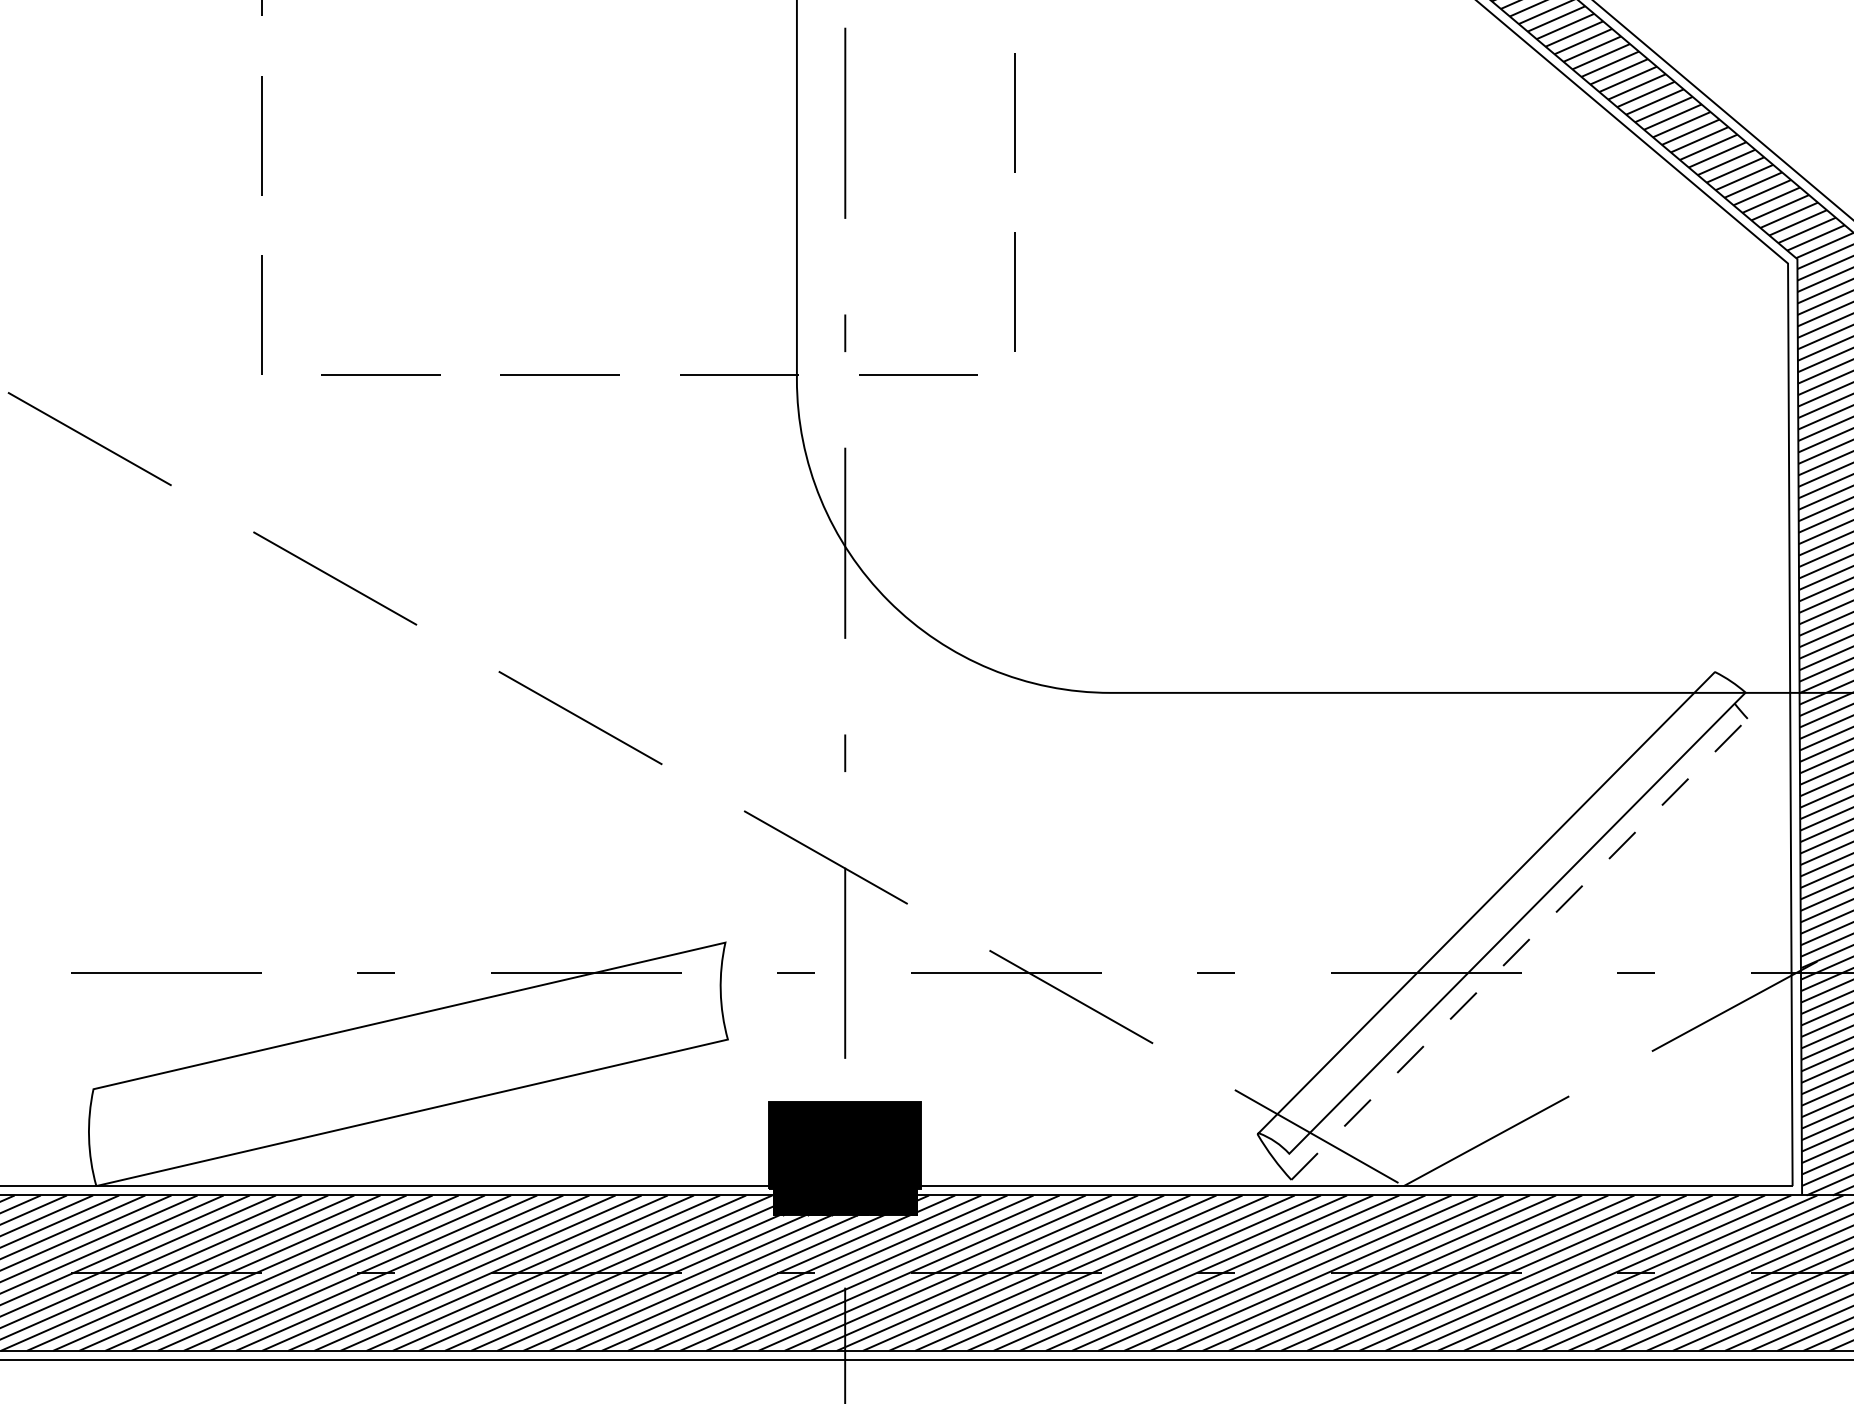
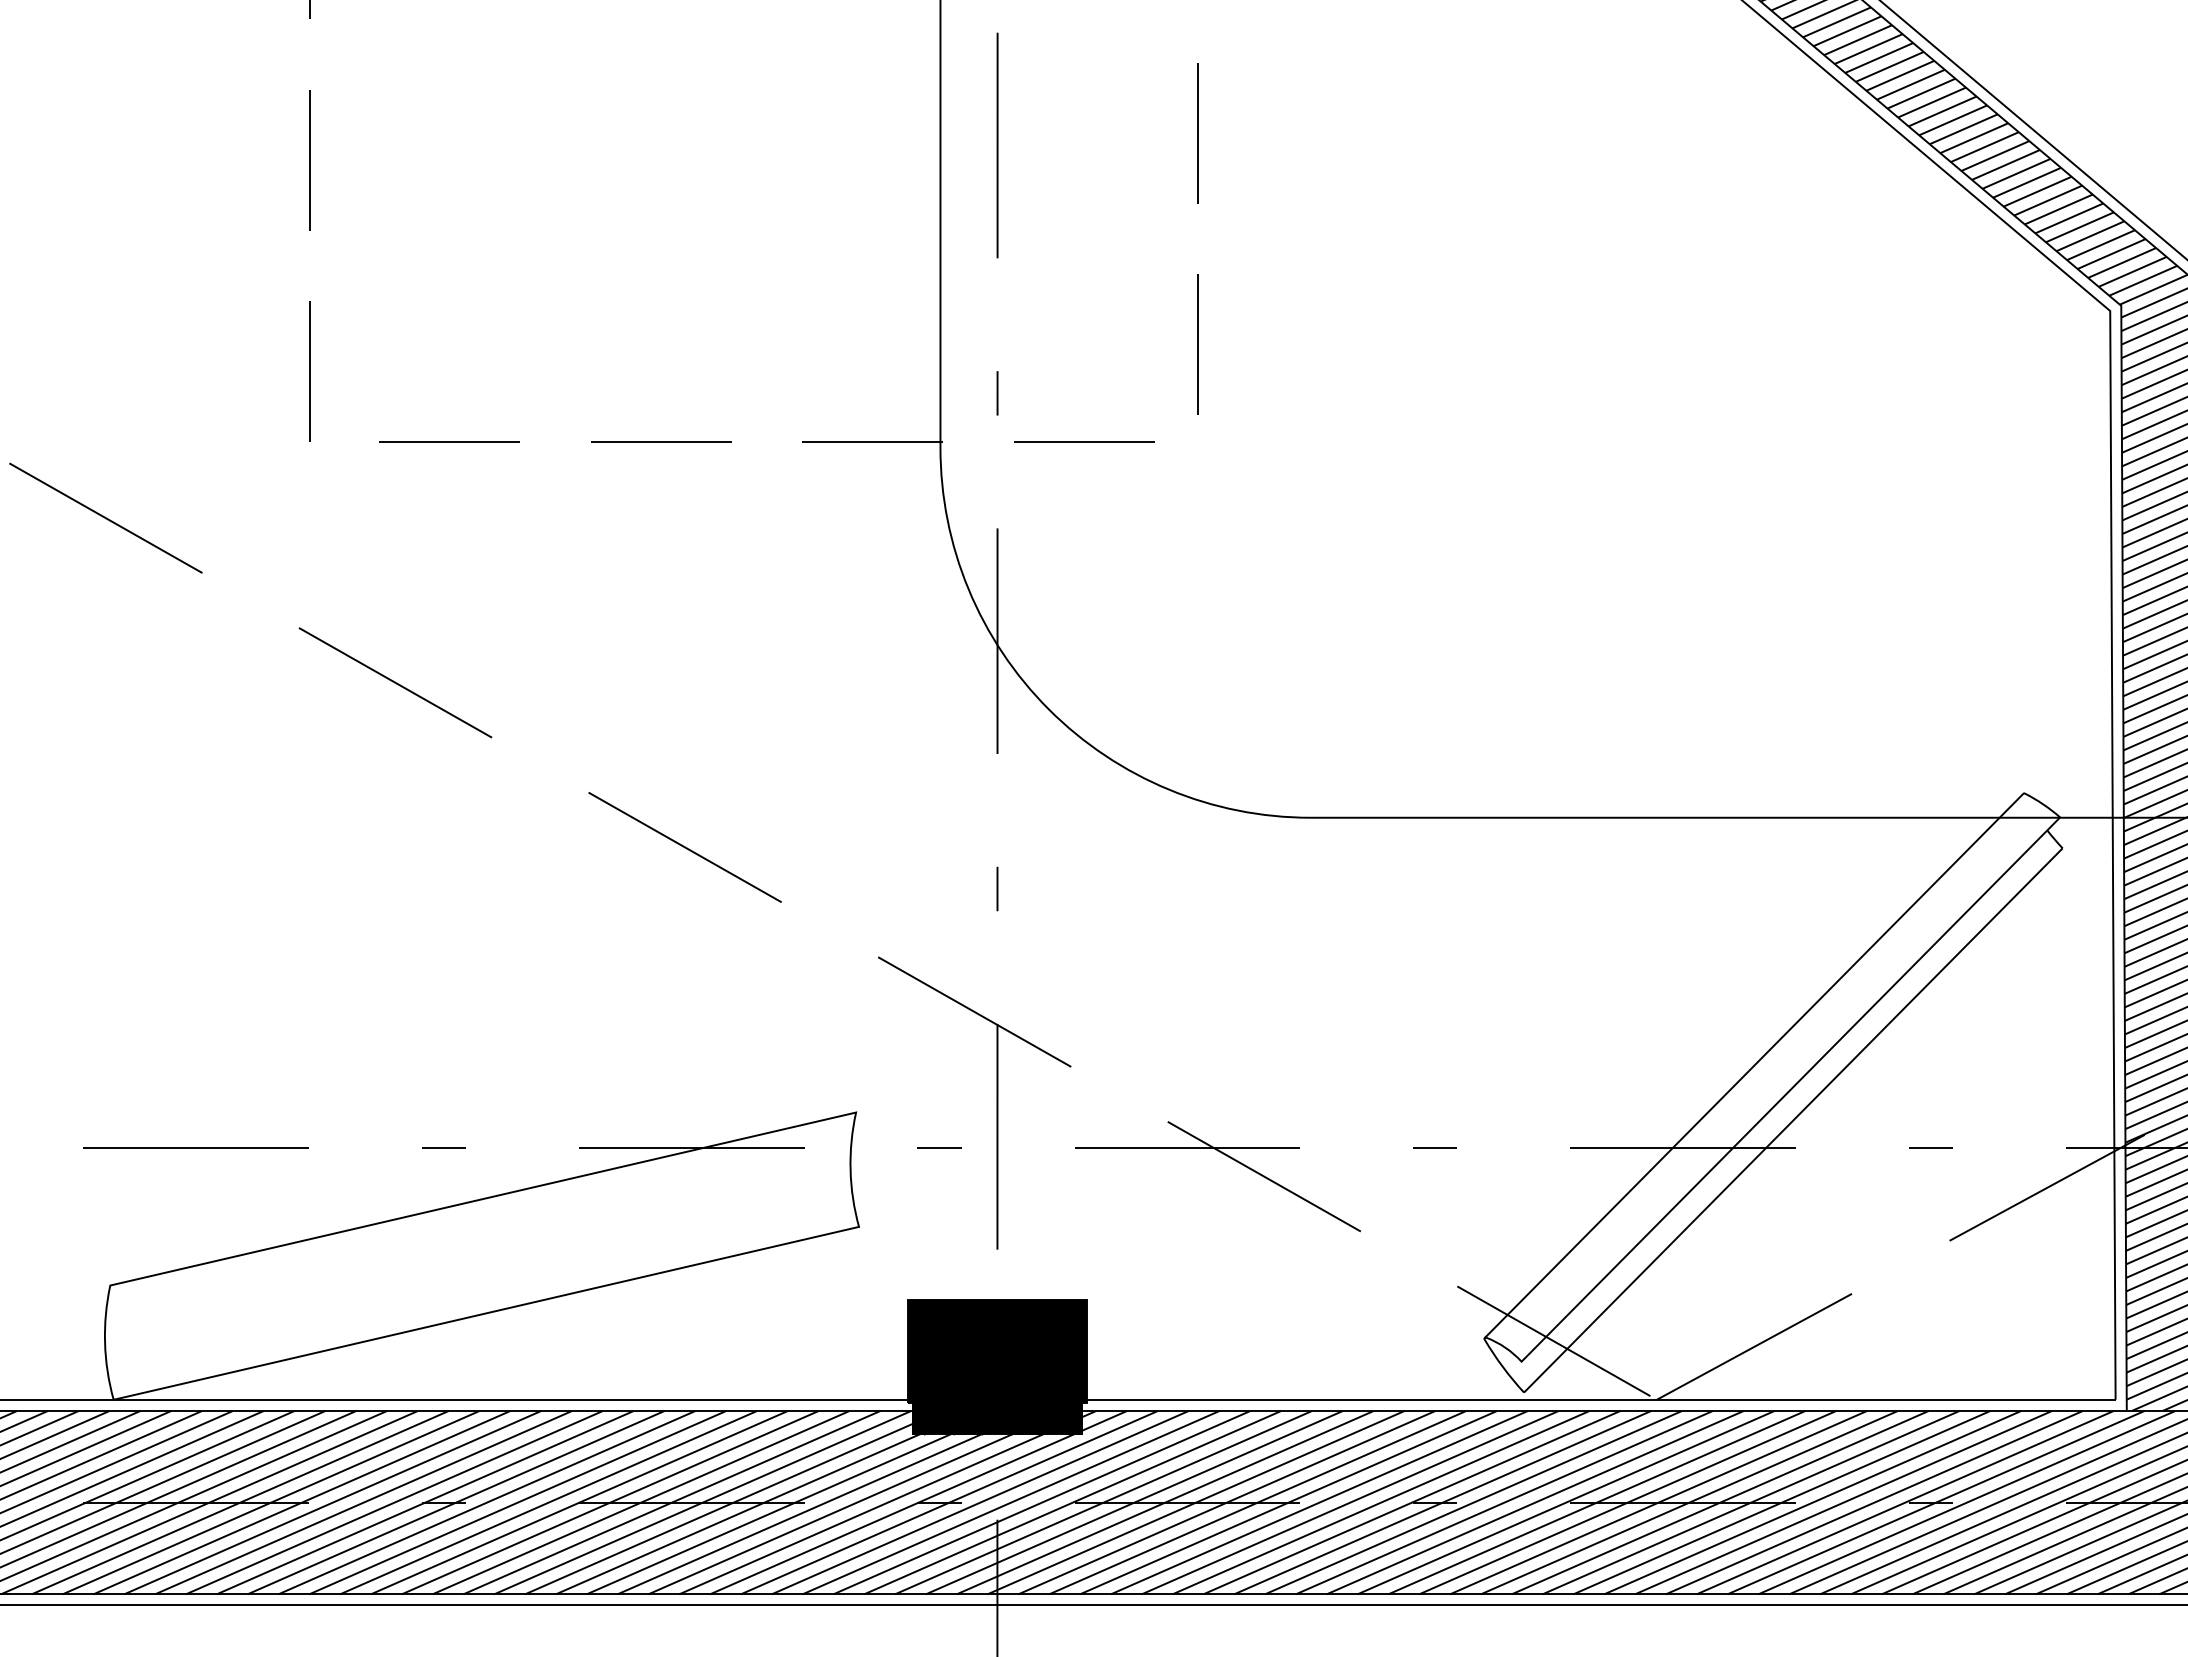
line: (1519, 949) -> (1793, 1120), dashed -> solid

